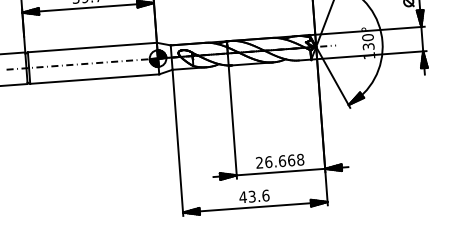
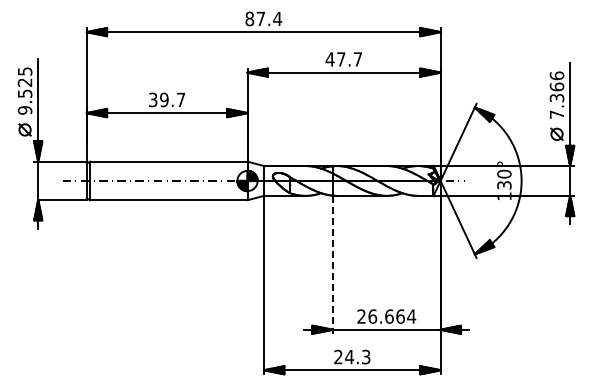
line: (232, 121) -> (332, 264), solid -> dashed
text: (300, 159) -> (411, 316), 26.668 -> 26.664
text: (253, 196) -> (351, 356), 43.6 -> 24.3

